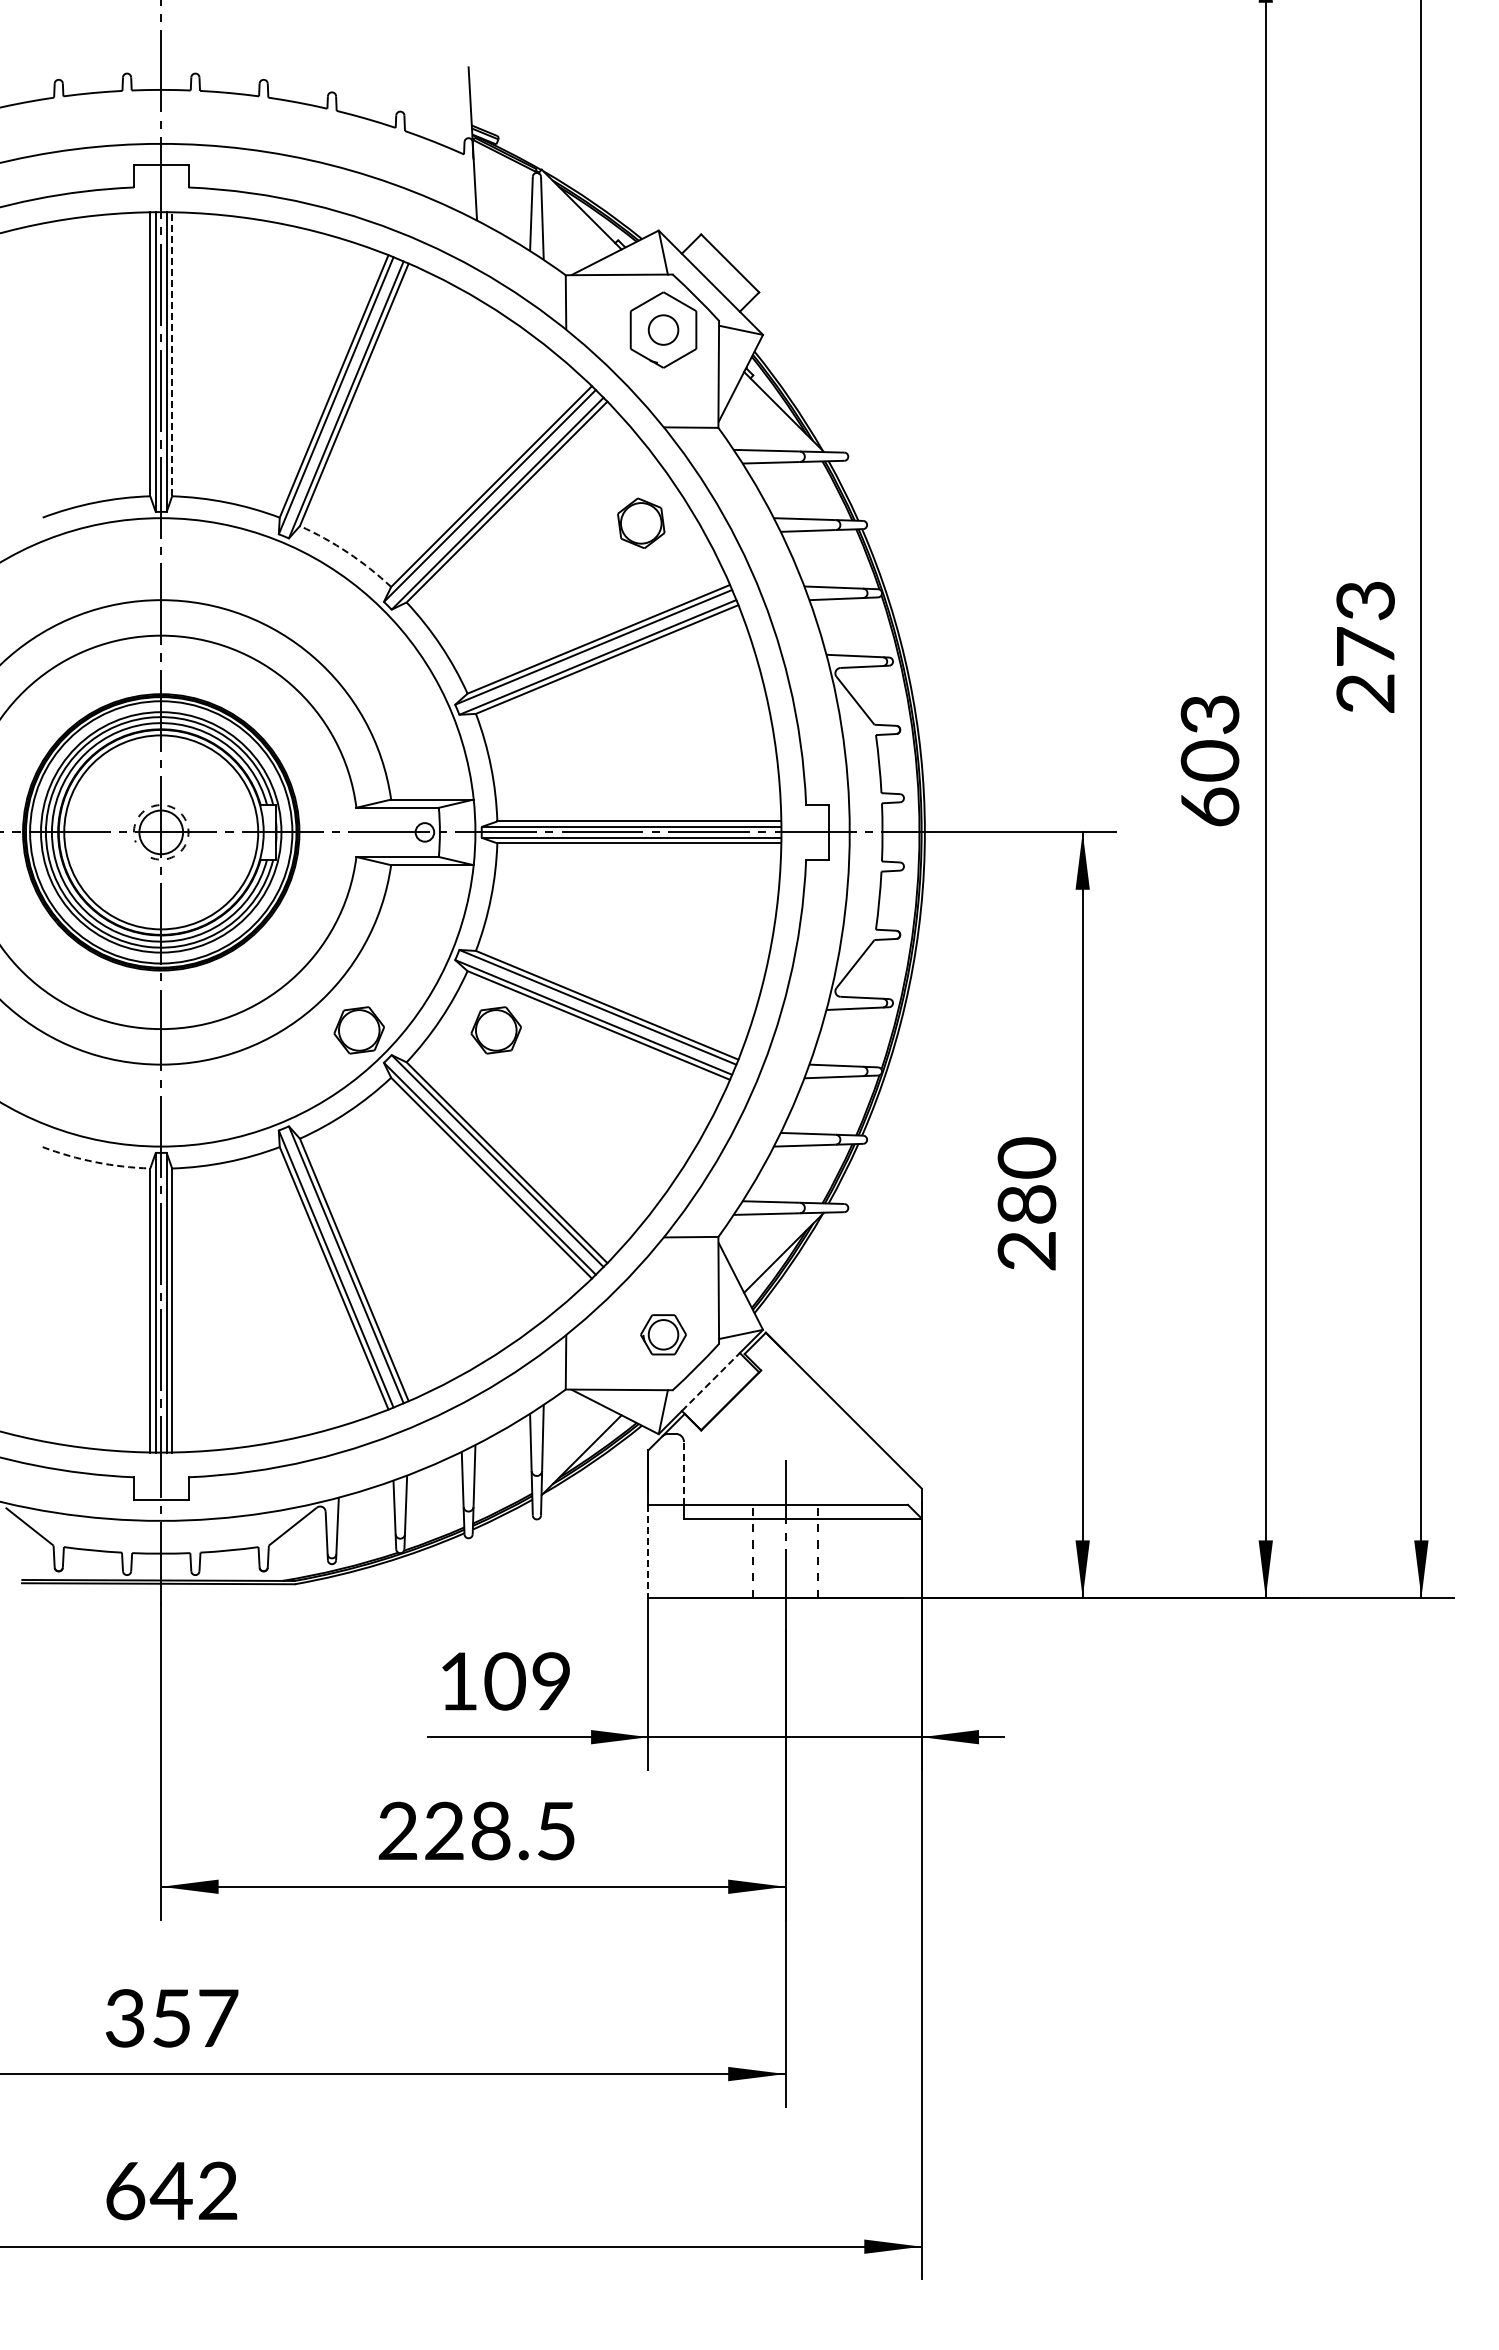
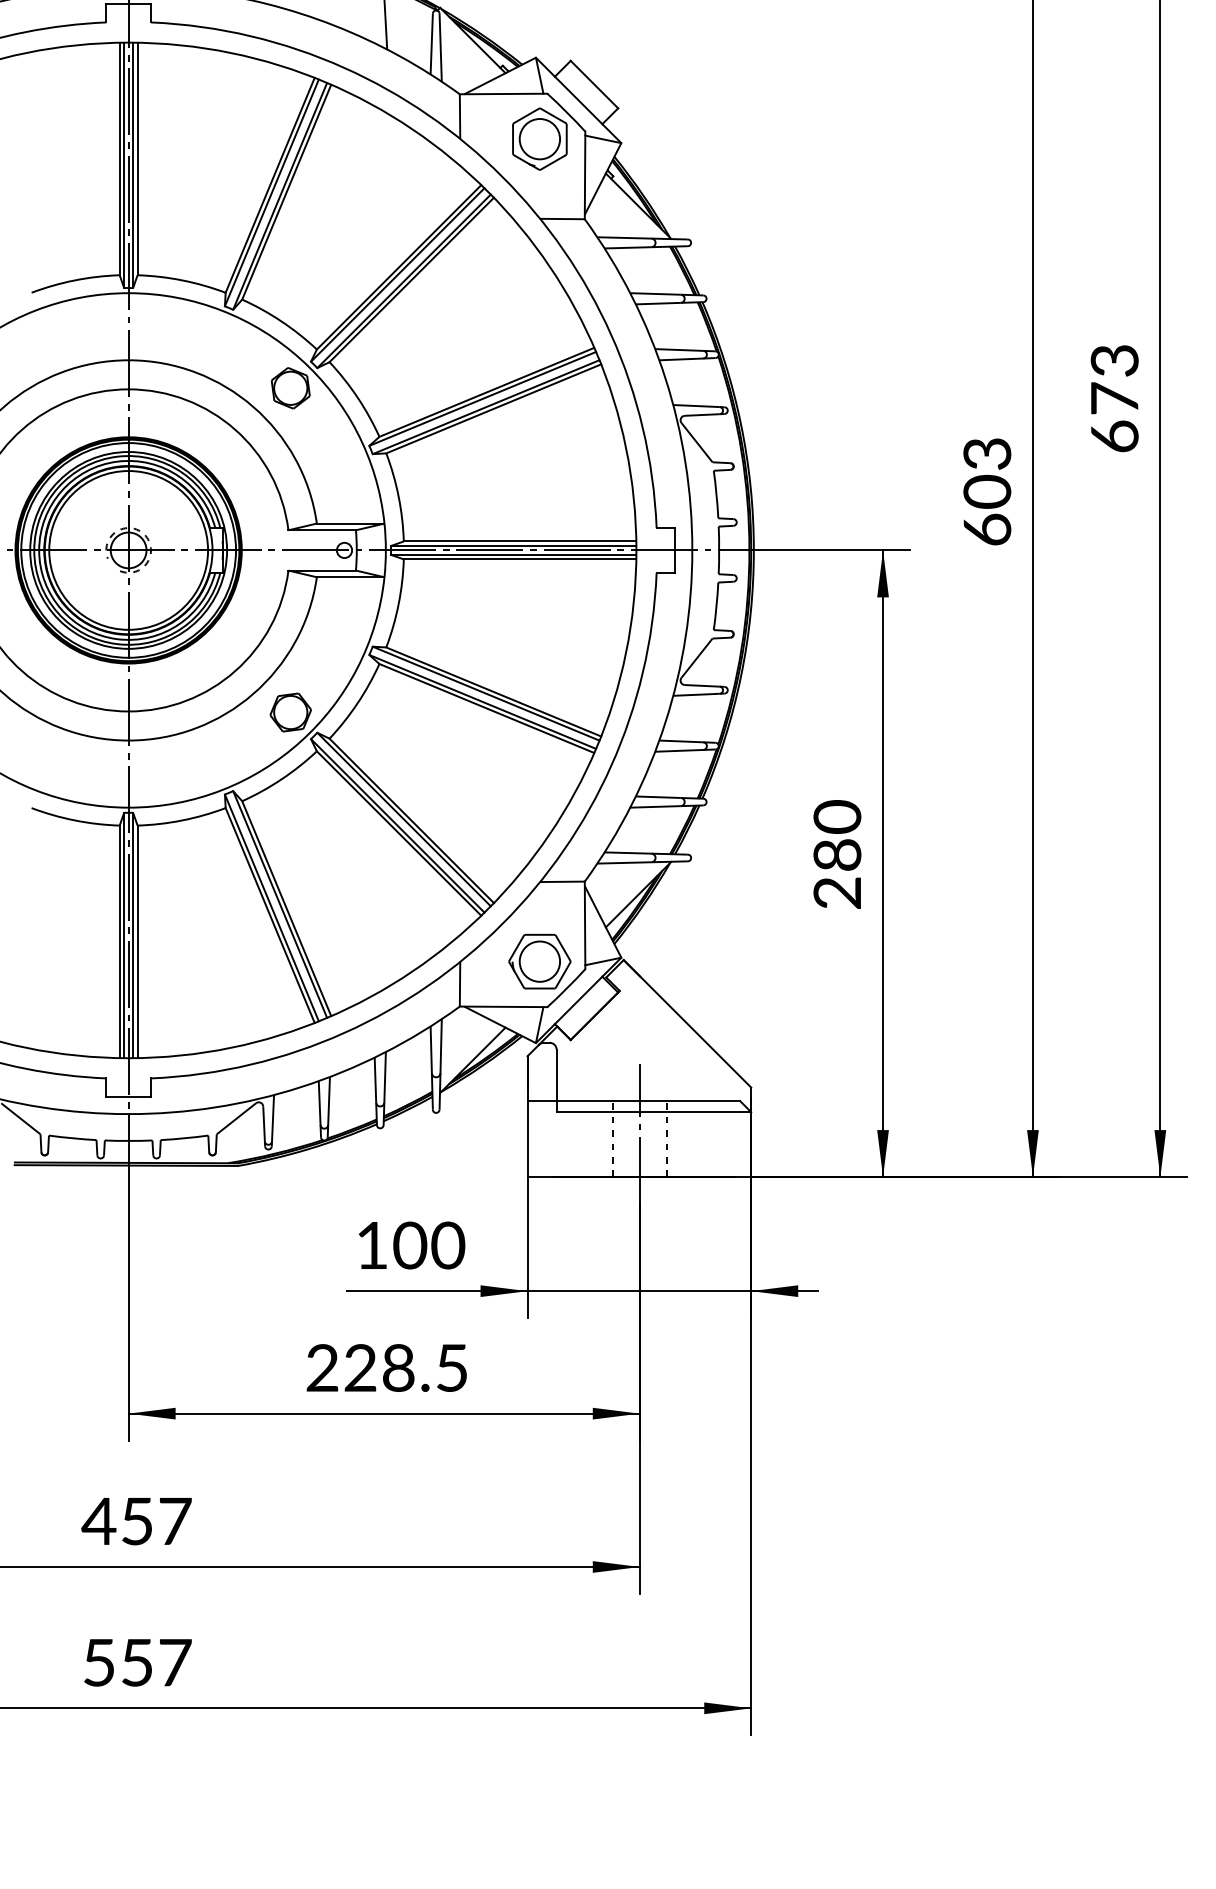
circle: (663, 329) -> (539, 138), size x1.67
line: (172, 353) -> (137, 158), dashed -> solid
part: (641, 522) -> (290, 387), moved
arc: (348, 552) -> (281, 321), dashed -> solid
text: (1365, 692) -> (1114, 435), 273 -> 673
part: (495, 1030) -> (402, 712), removed
arc: (95, 1162) -> (74, 820), dashed -> solid
part: (663, 1334) -> (539, 961), size x1.67
line: (710, 1382) -> (578, 1000), dashed -> solid
line: (683, 1472) -> (556, 1074), dashed -> solid
line: (648, 1551) -> (527, 1139), dashed -> solid
text: (551, 1681) -> (448, 1245), 109 -> 100
text: (124, 2018) -> (98, 1521), 357 -> 457
text: (172, 2190) -> (137, 1662), 642 -> 557

